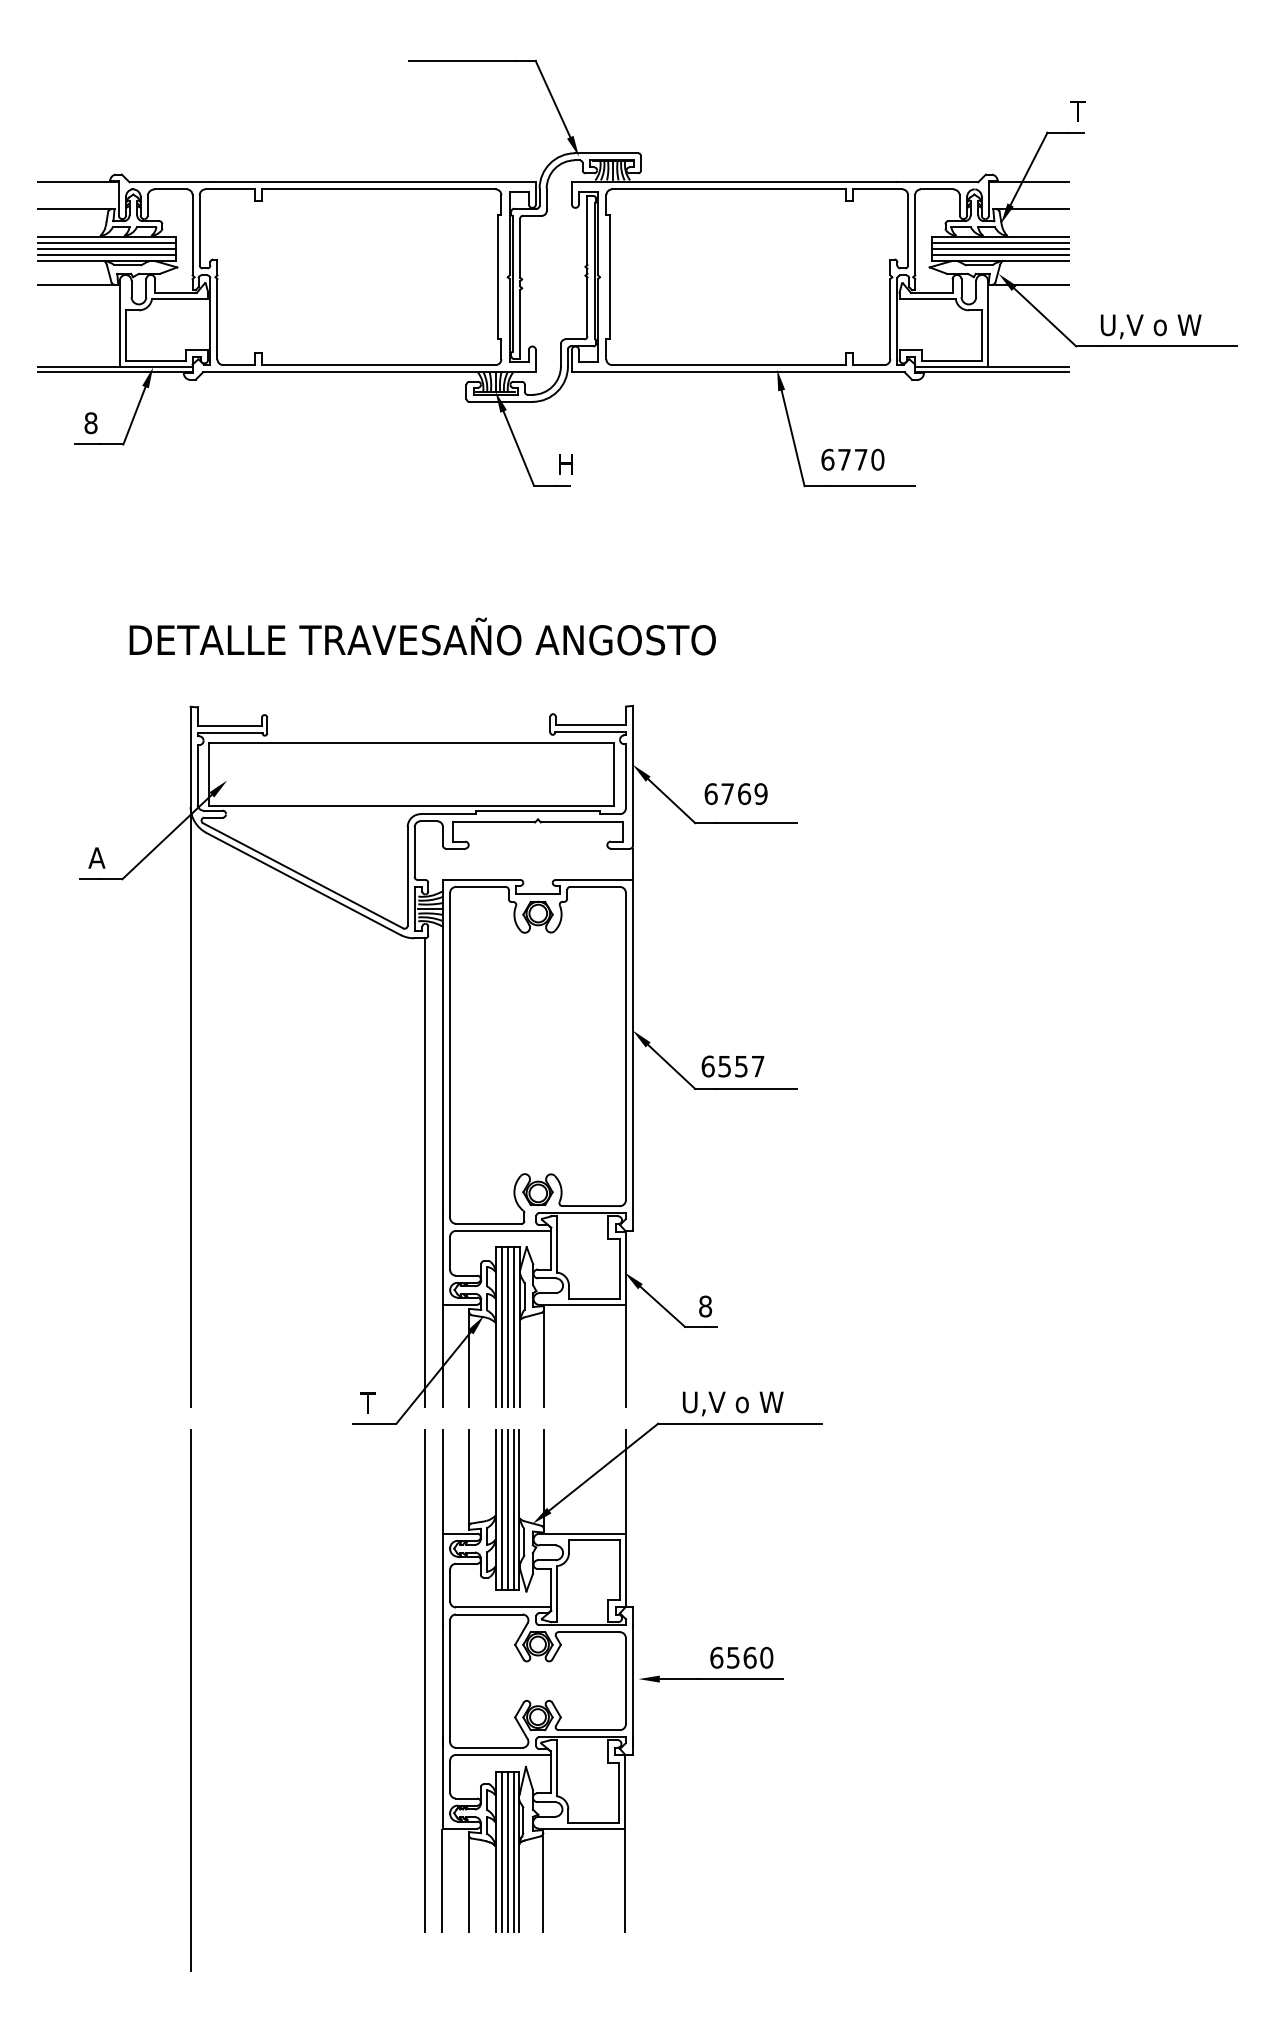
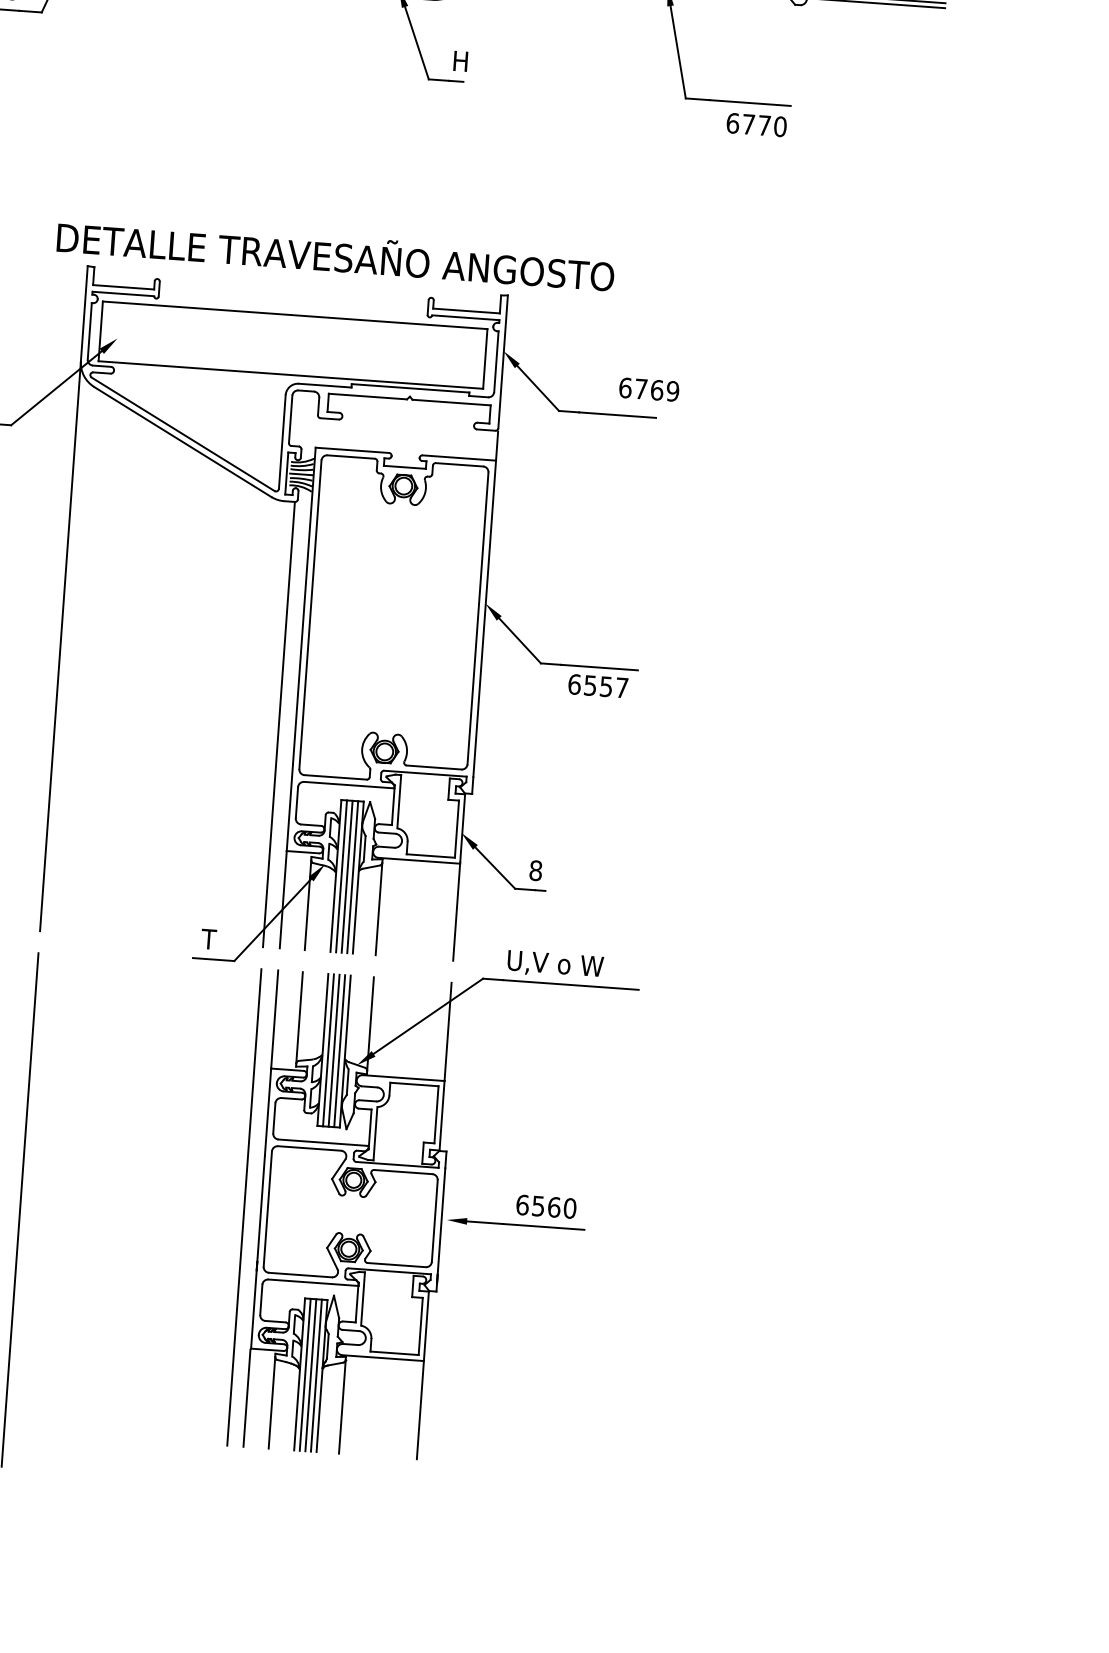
text: (852, 459) -> (756, 124), moved
text: (422, 636) -> (335, 254), moved
text: (735, 793) -> (648, 389), moved
text: (732, 1066) -> (597, 686), moved

